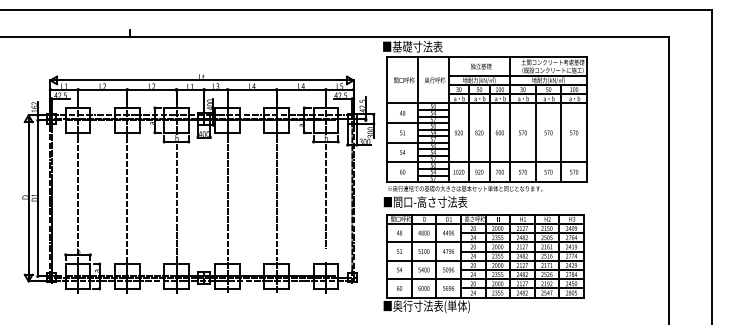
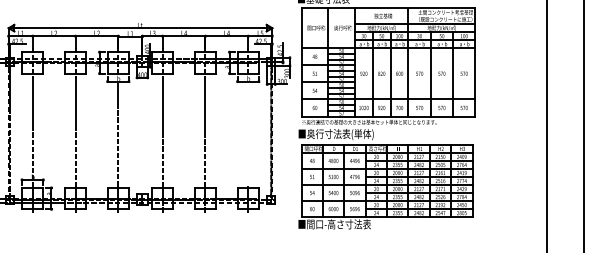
line: (325, 196) -> (247, 129), removed
text: (431, 202) -> (340, 134), ■間口-高さ寸法表 -> ■奥行寸法表(単体)
text: (431, 306) -> (340, 224), ■奥行寸法表(単体) -> ■間口-高さ寸法表

